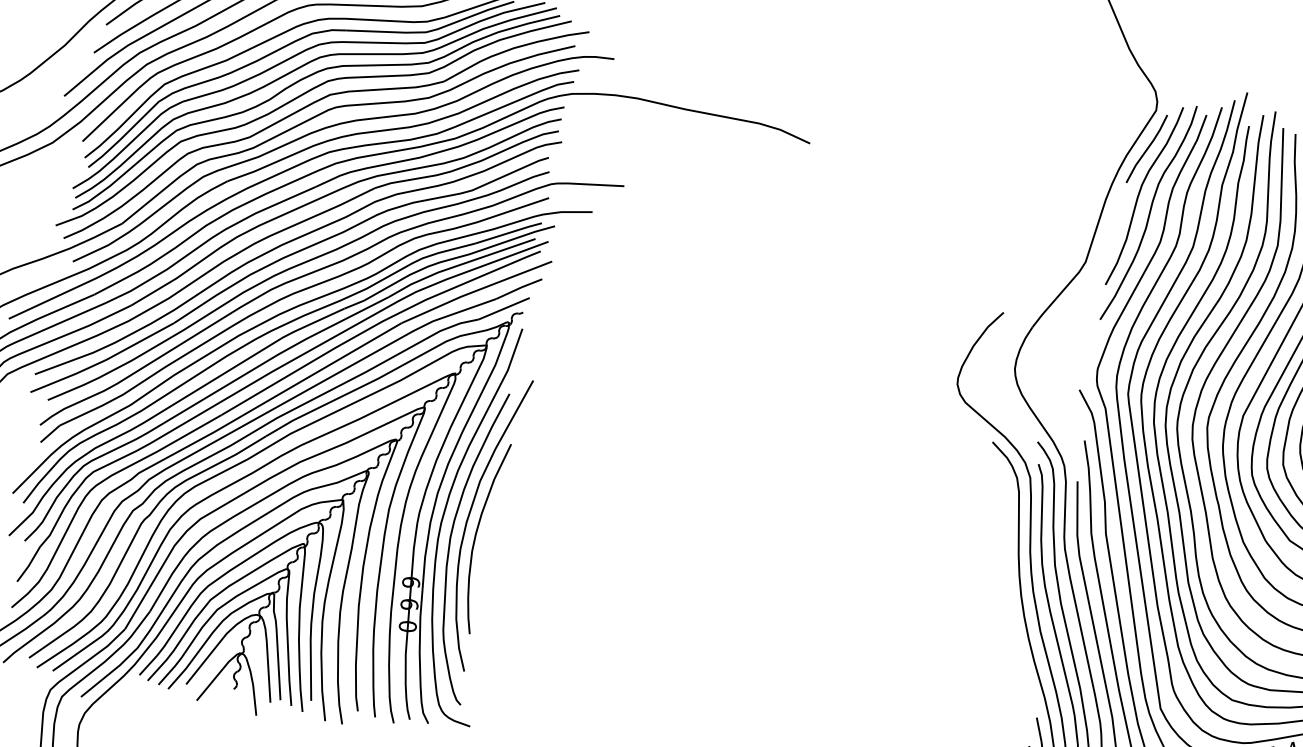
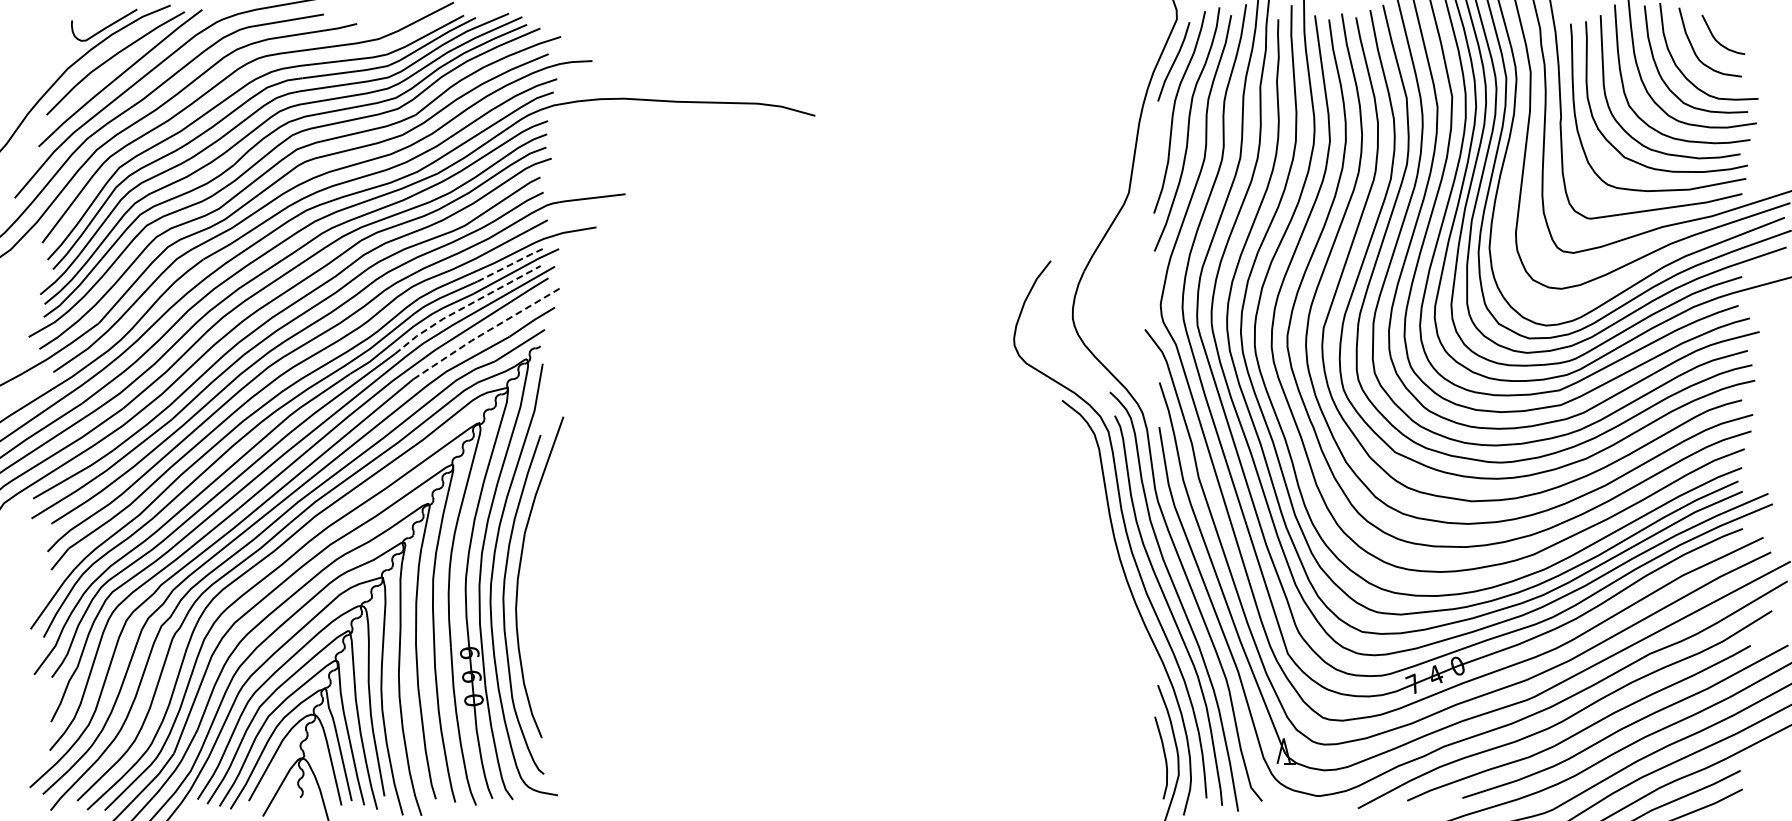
line: (509, 233) -> (511, 264), solid -> dashed
line: (459, 265) -> (464, 307), solid -> dashed
line: (476, 290) -> (487, 331), solid -> dashed
curve: (476, 536) -> (530, 592), removed

